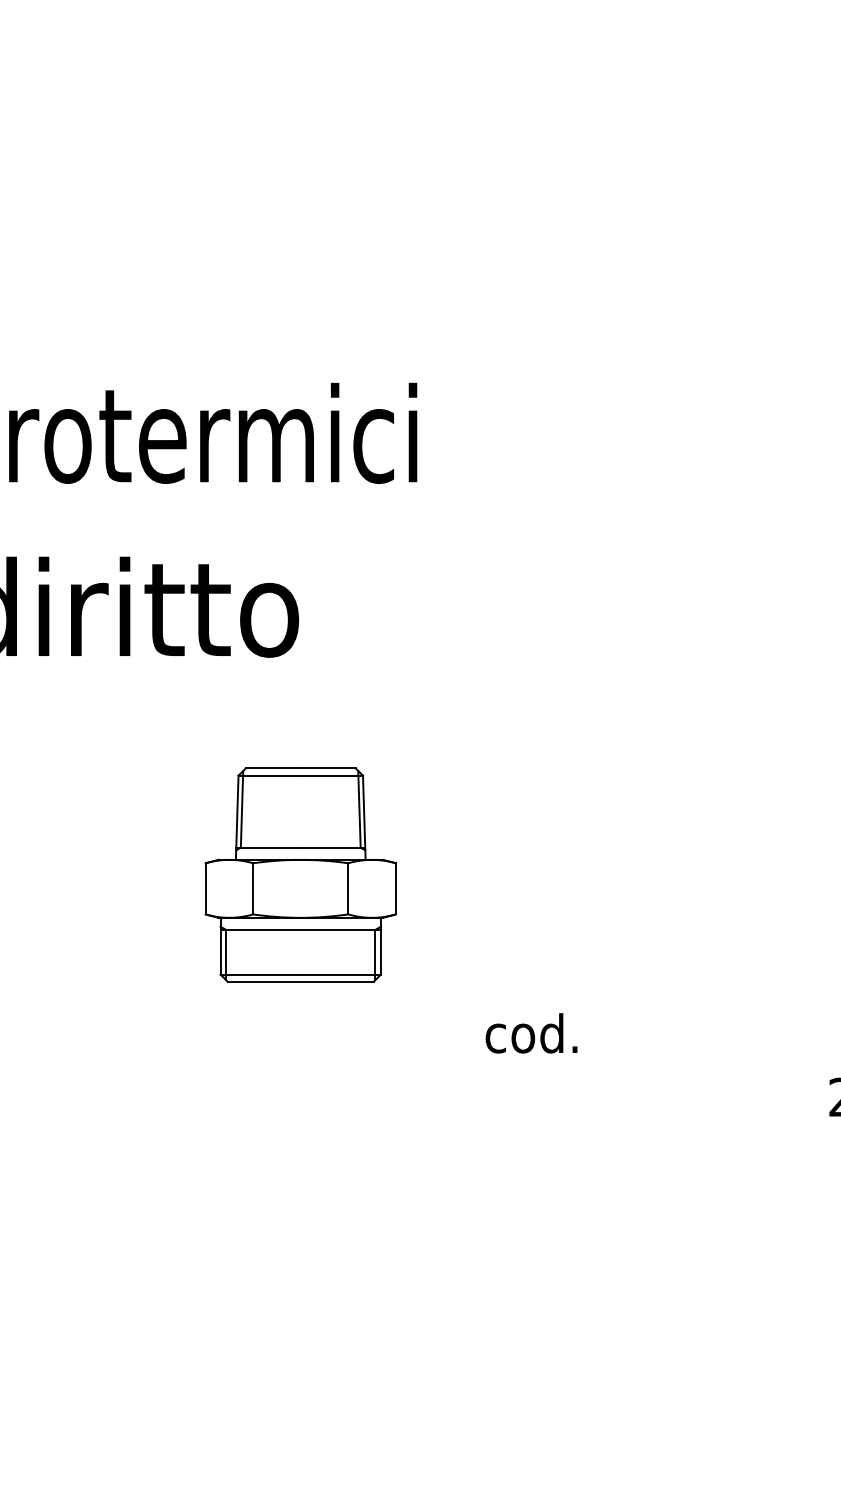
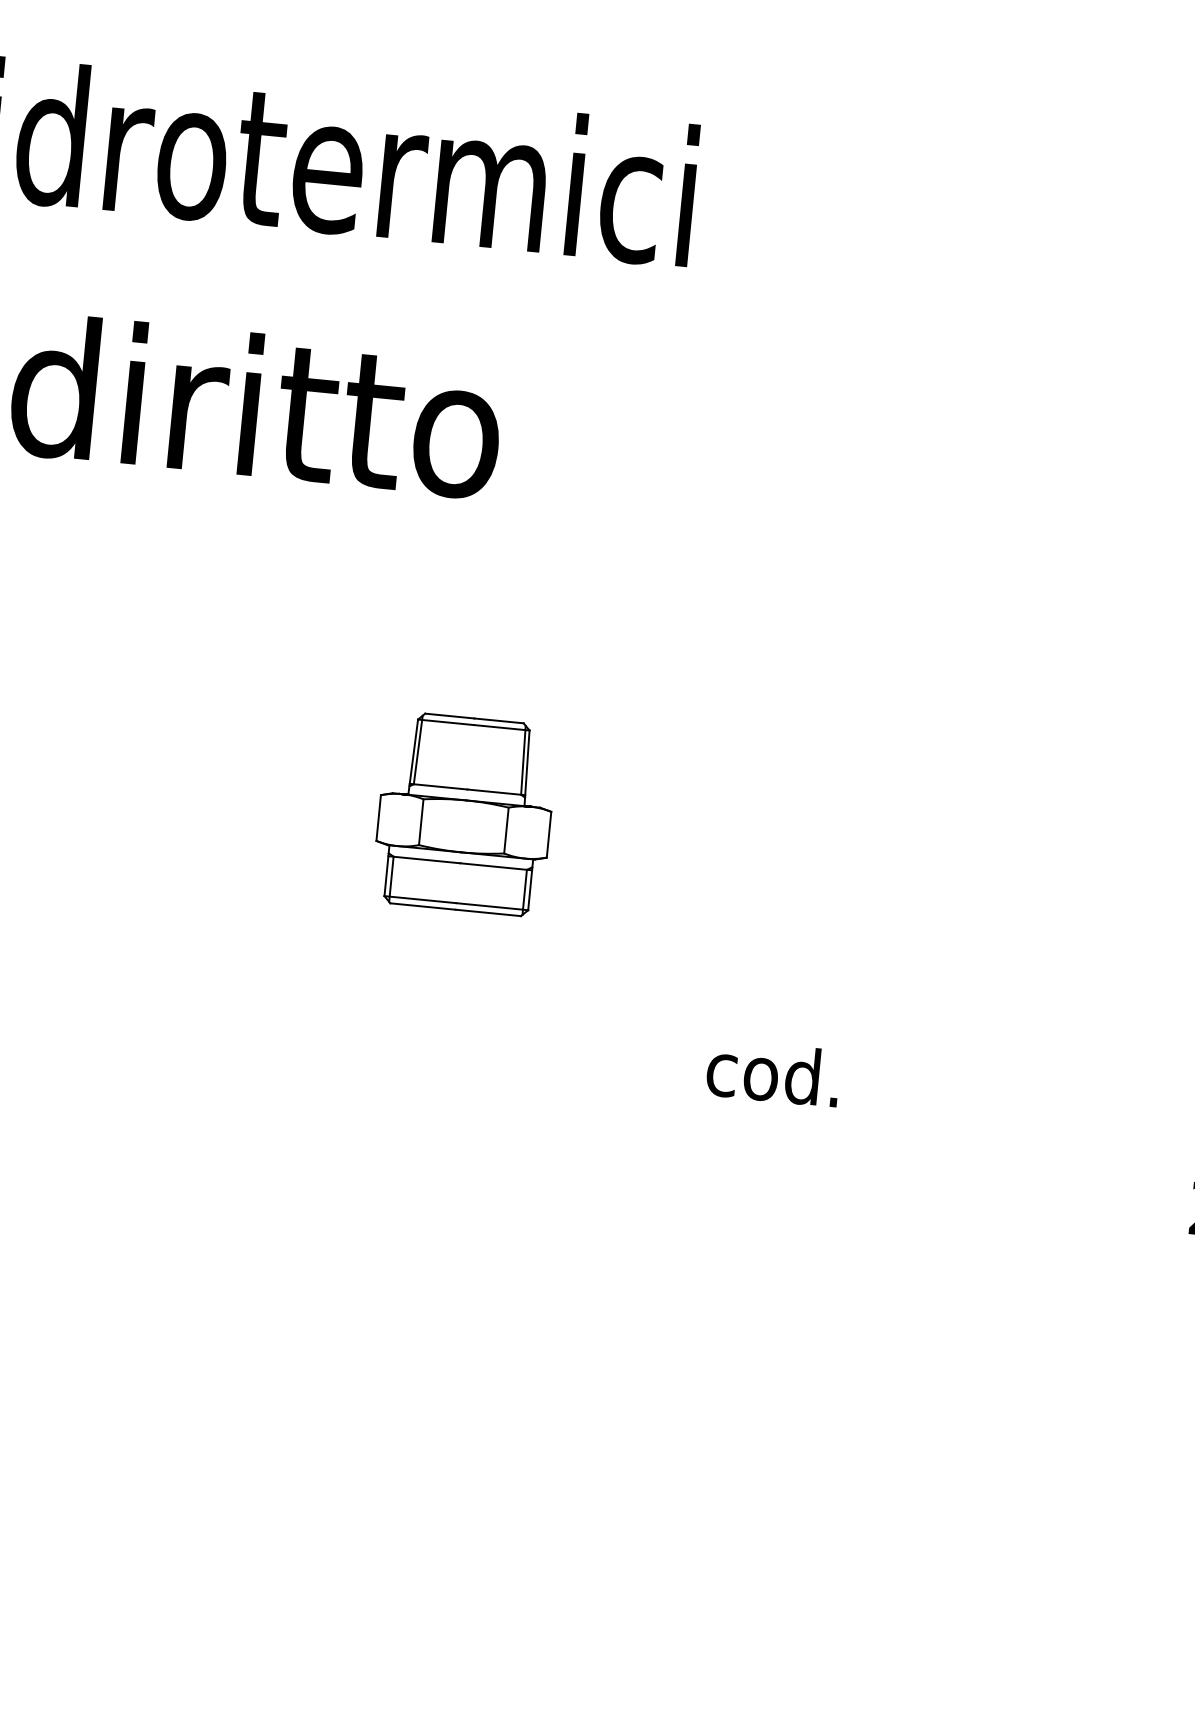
part: (300, 875) -> (464, 814), size x0.62

